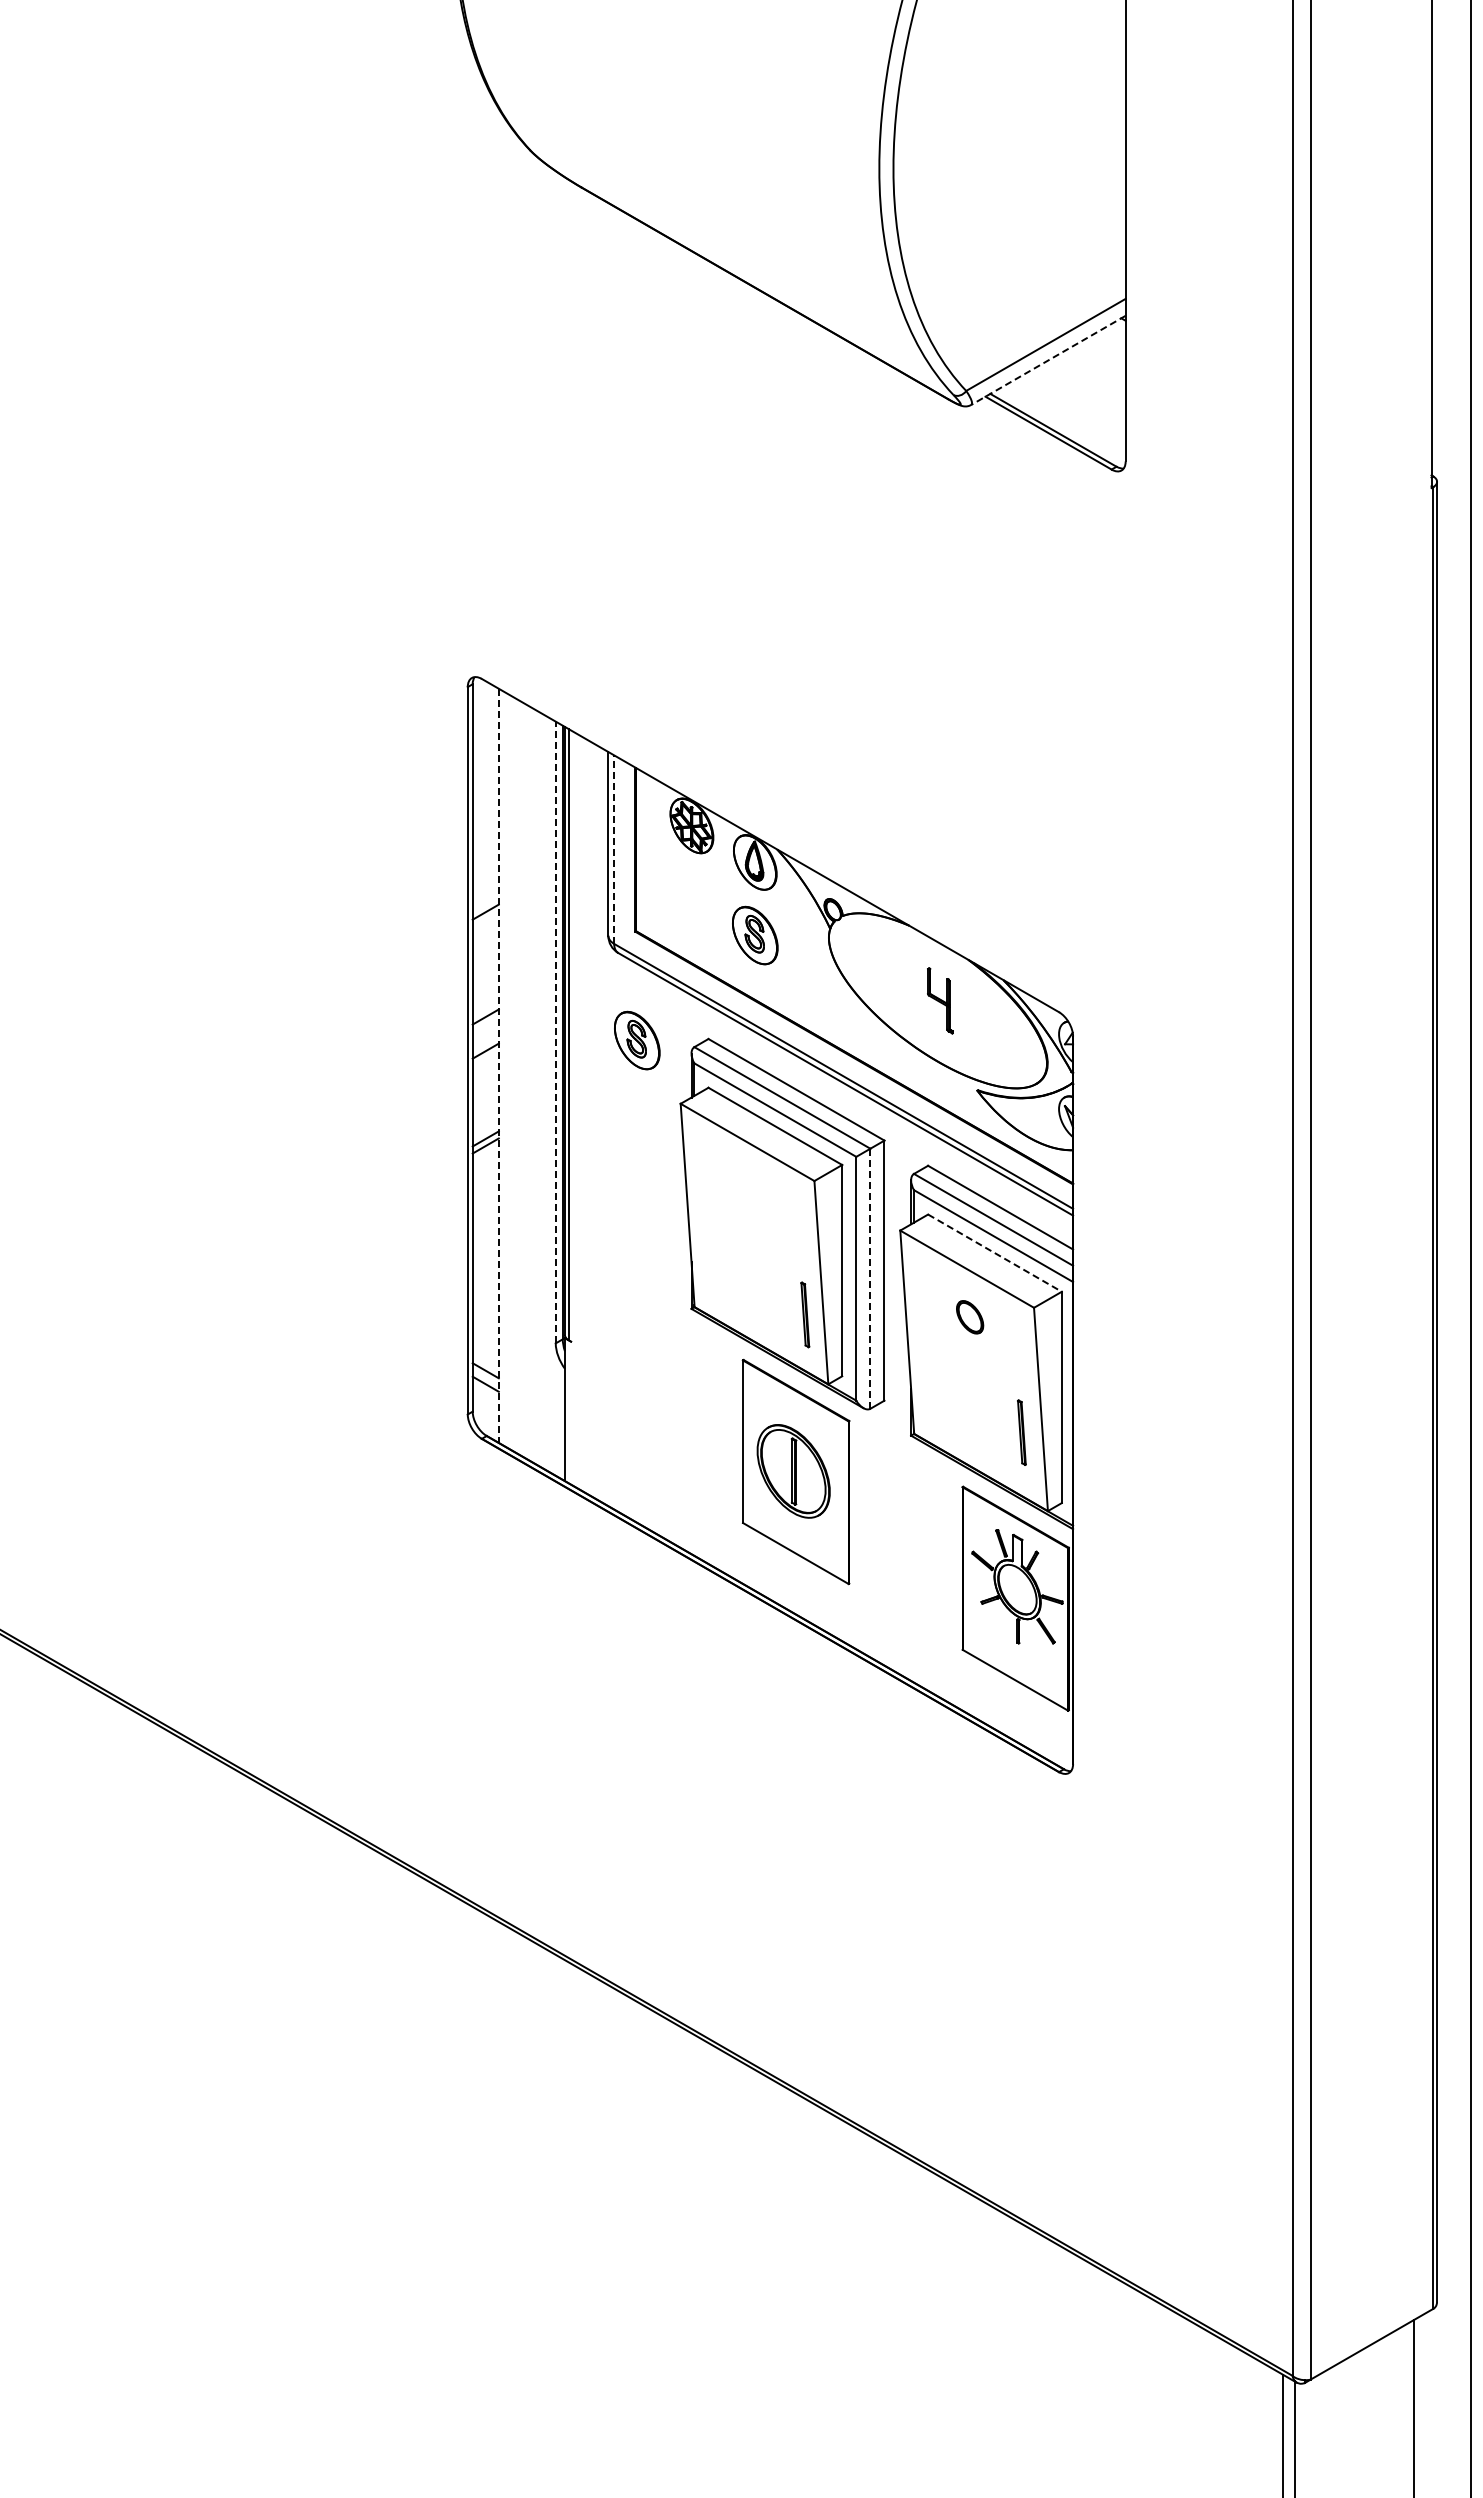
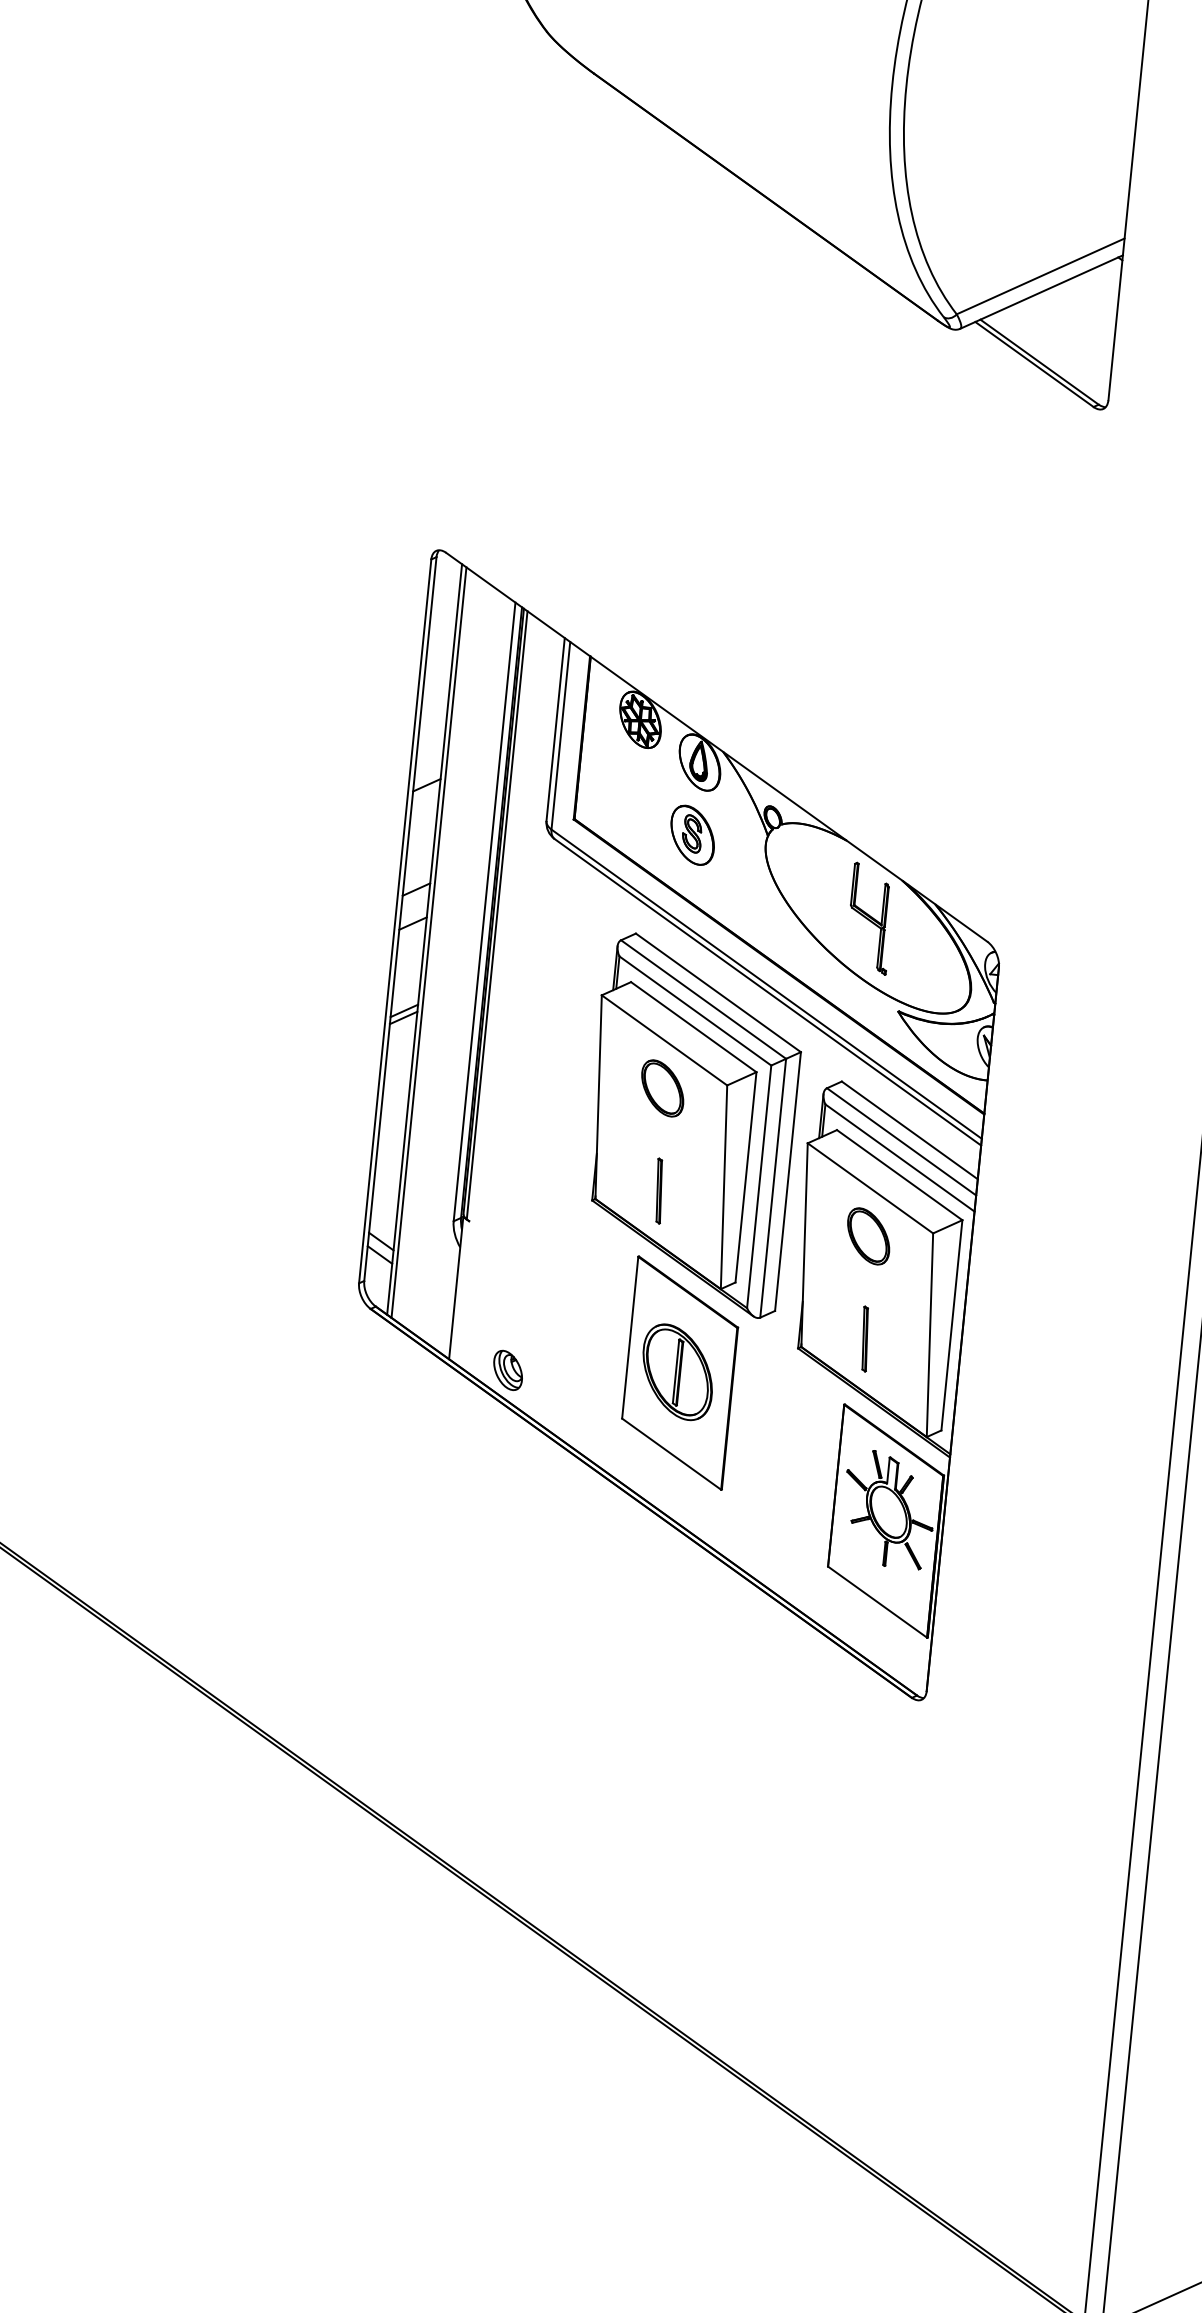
line: (1047, 360) -> (1040, 292), dashed -> solid
line: (614, 849) -> (561, 735), dashed -> solid
part: (940, 1000) -> (870, 918), size x1.67
line: (555, 1032) -> (484, 911), dashed -> solid
part: (637, 1040) -> (565, 928), removed
line: (498, 1066) -> (424, 940), dashed -> solid
line: (503, 1068) -> (428, 942), added
part: (750, 1190) -> (662, 1088), added
line: (995, 1253) -> (900, 1175), dashed -> solid
line: (870, 1278) -> (773, 1187), dashed -> solid
part: (805, 1314) -> (659, 1190), moved
part: (969, 1317) -> (867, 1236), size x1.67
part: (1021, 1432) -> (864, 1338), moved
part: (624, 1486) -> (507, 1370), added

